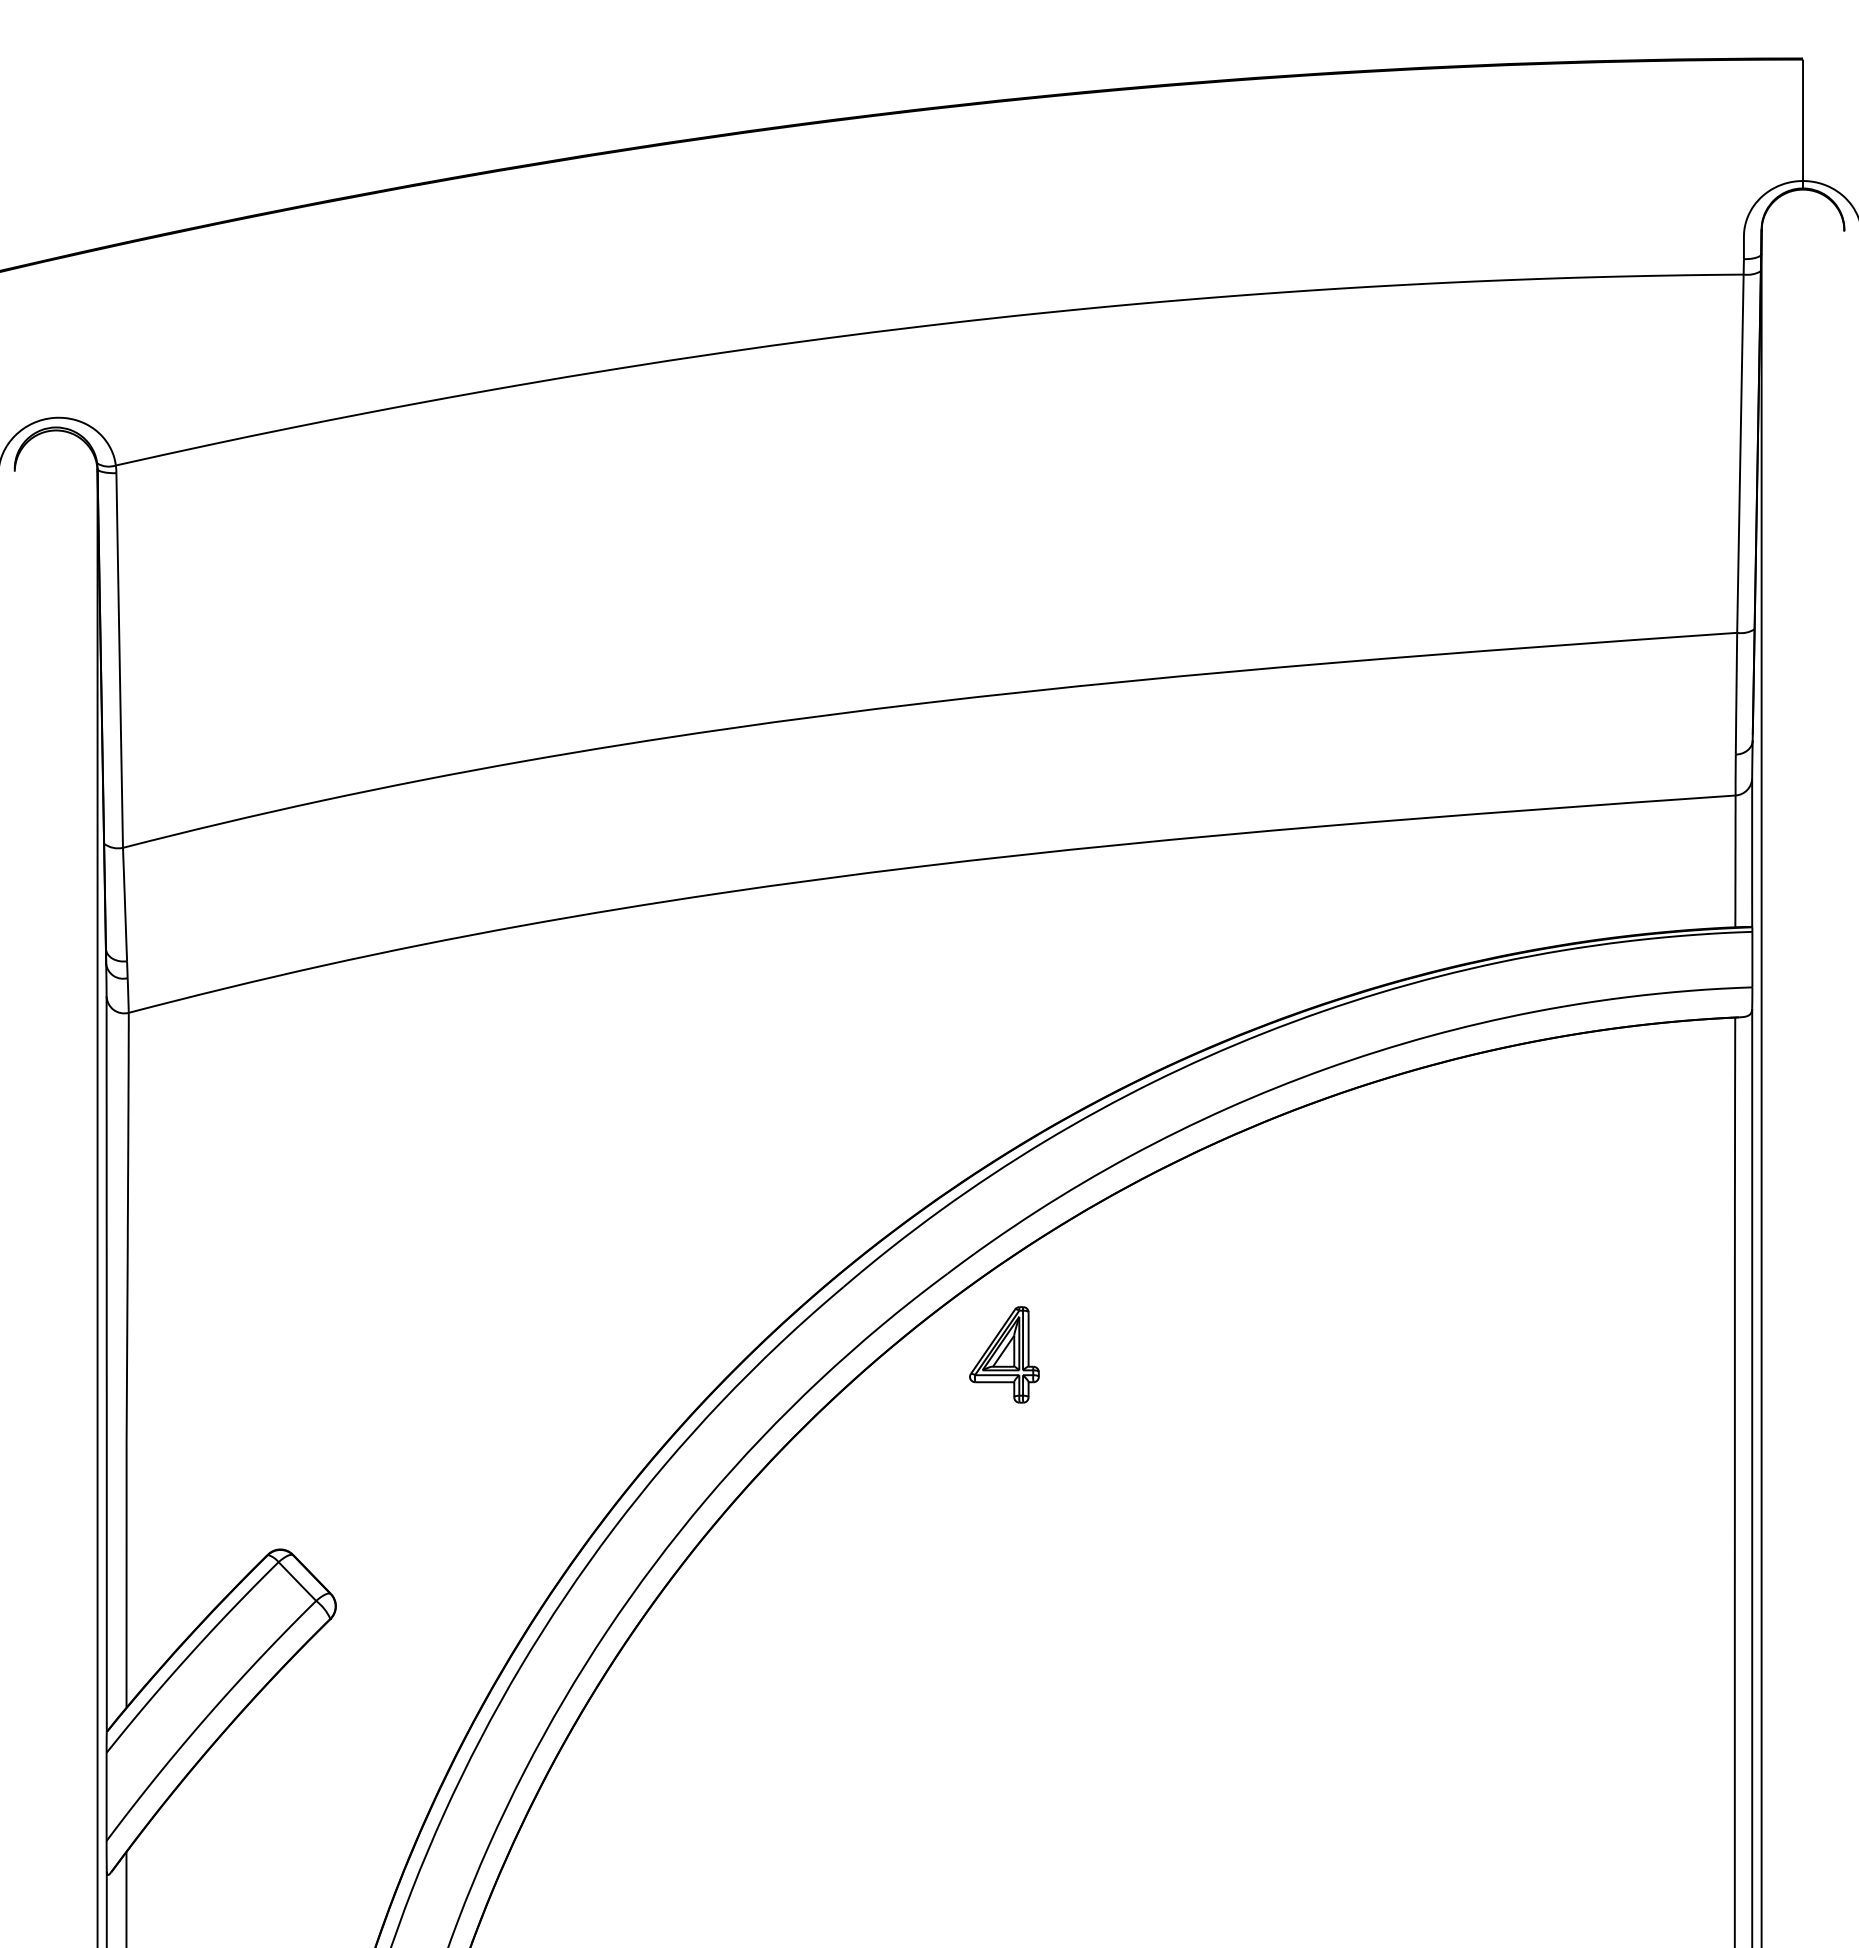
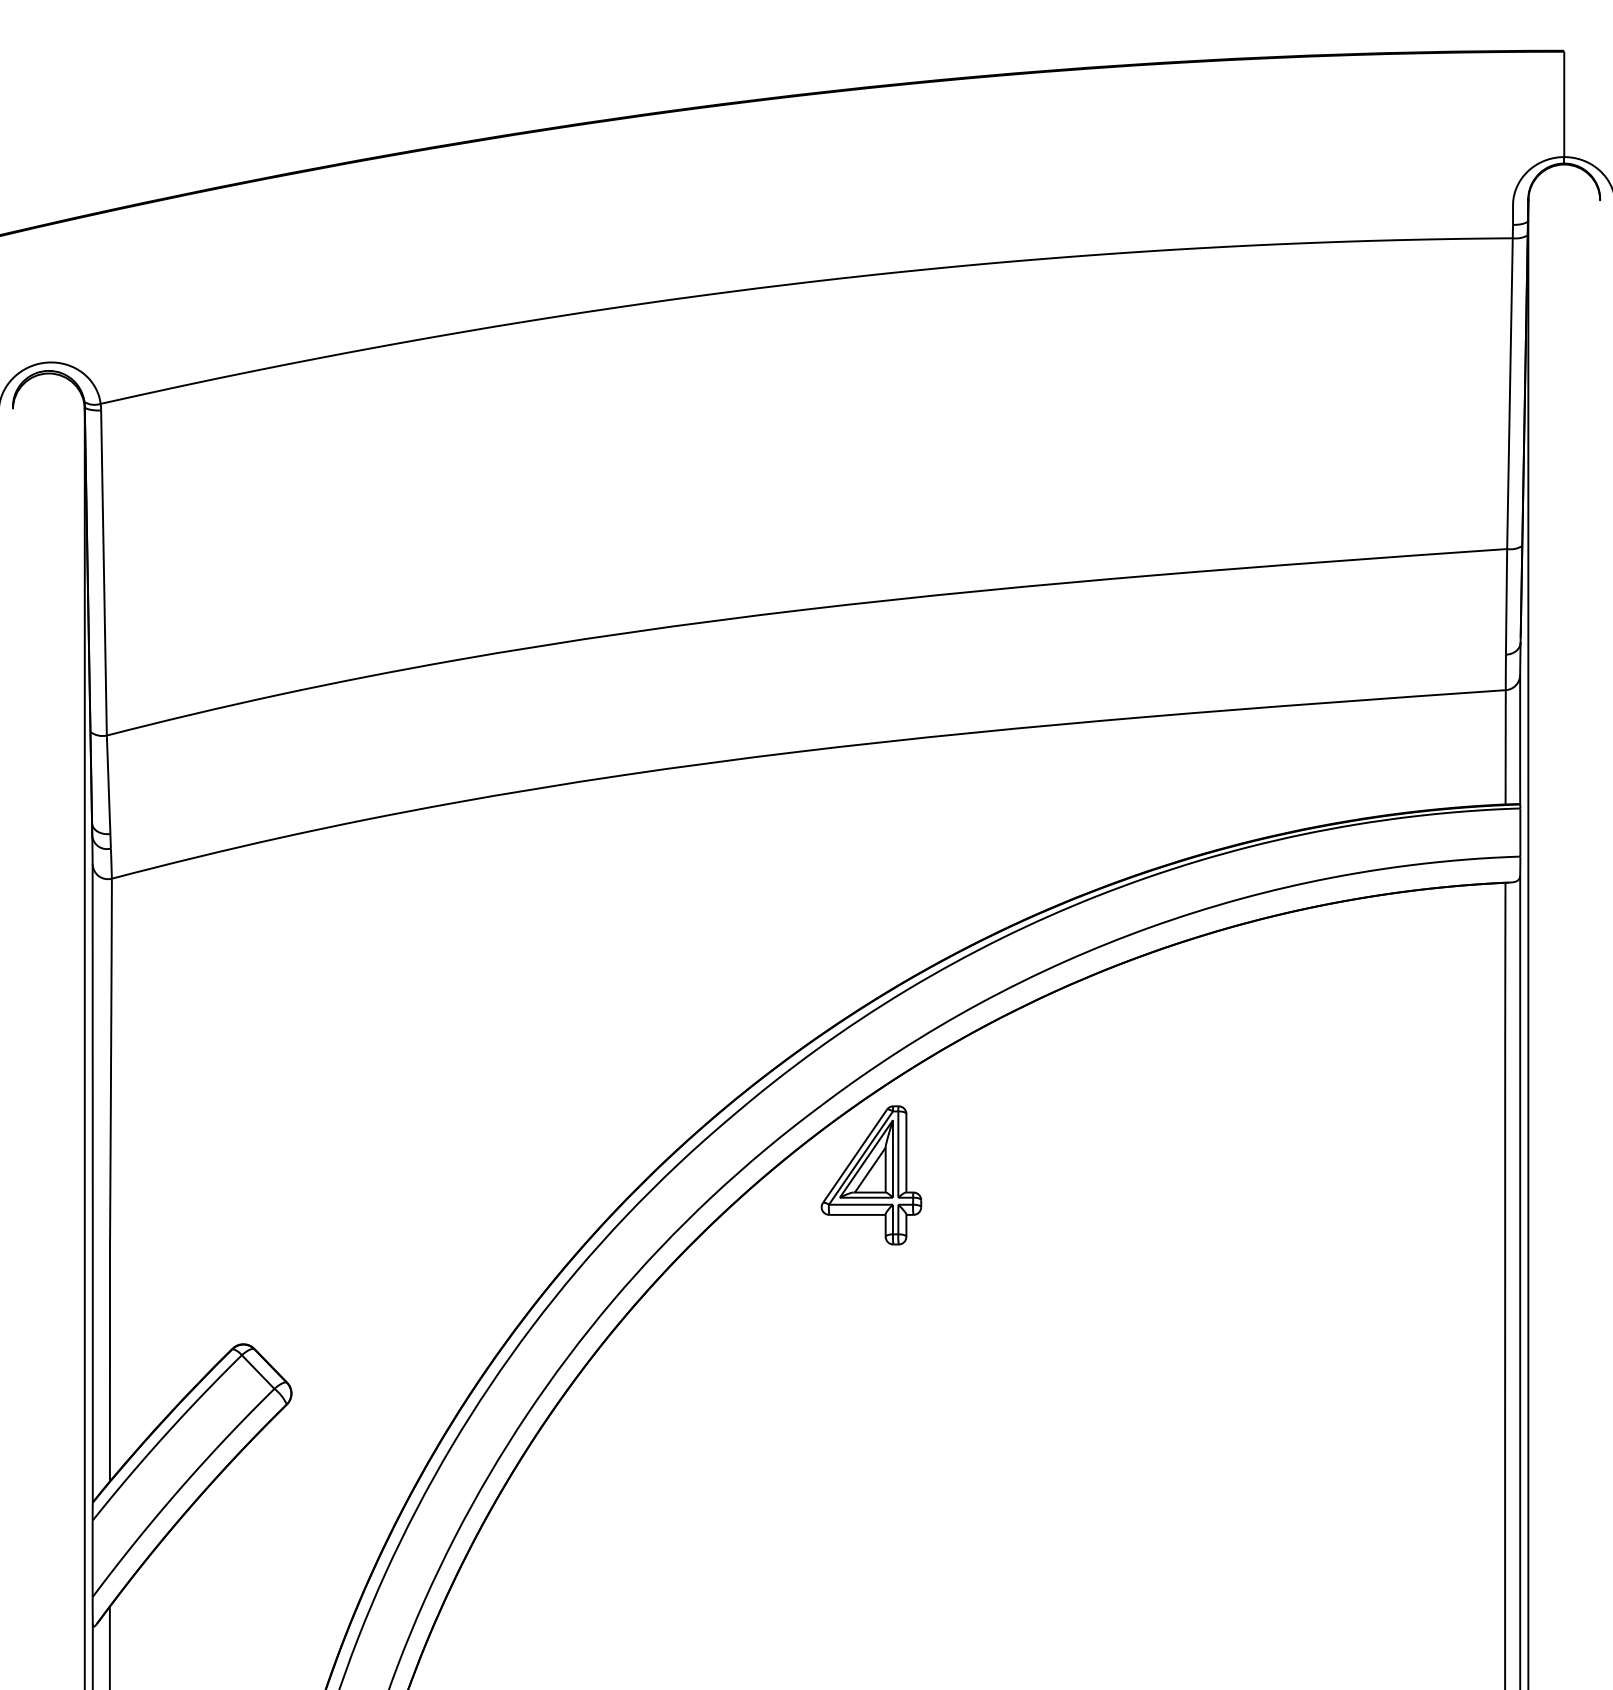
part: (1004, 1354) -> (871, 1175), size x1.67

